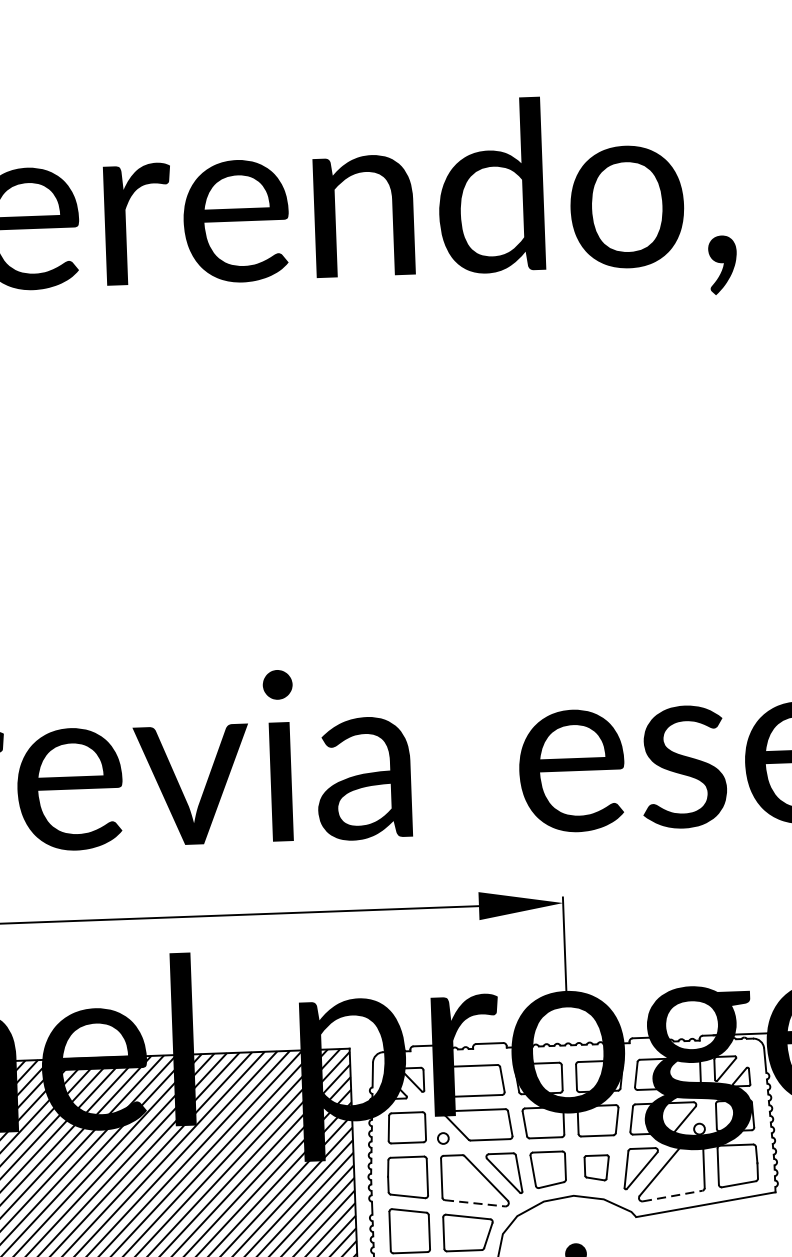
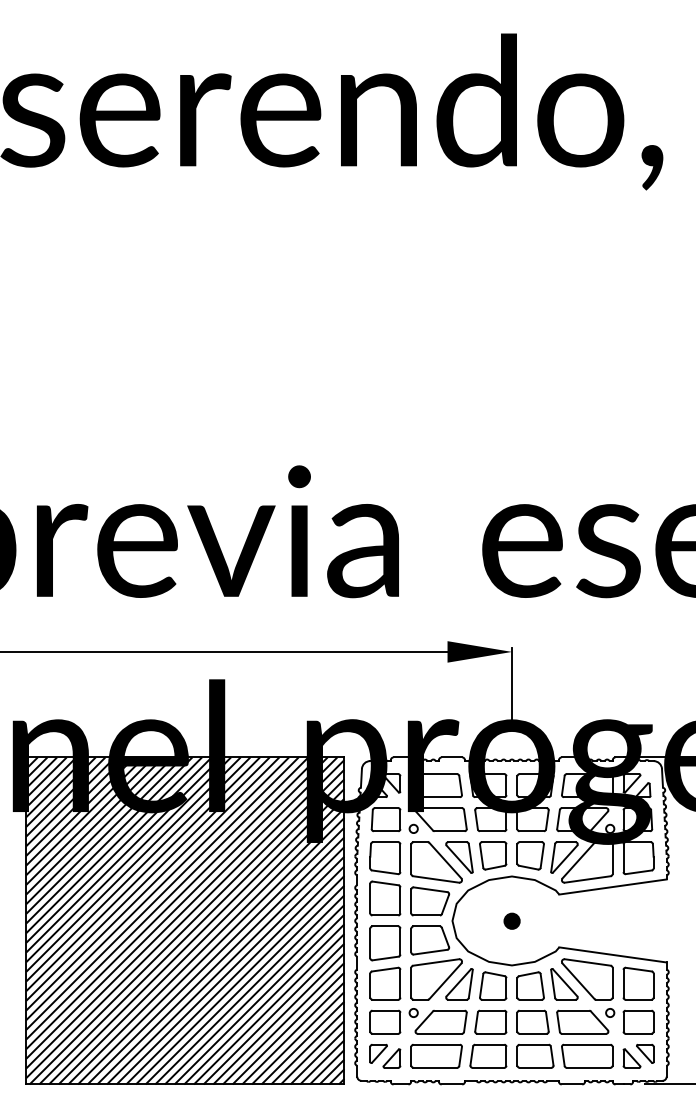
part: (596, 1167) -> (530, 855), size x1.43
line: (673, 1196) -> (588, 879), dashed -> solid
line: (475, 1203) -> (436, 879), dashed -> solid

